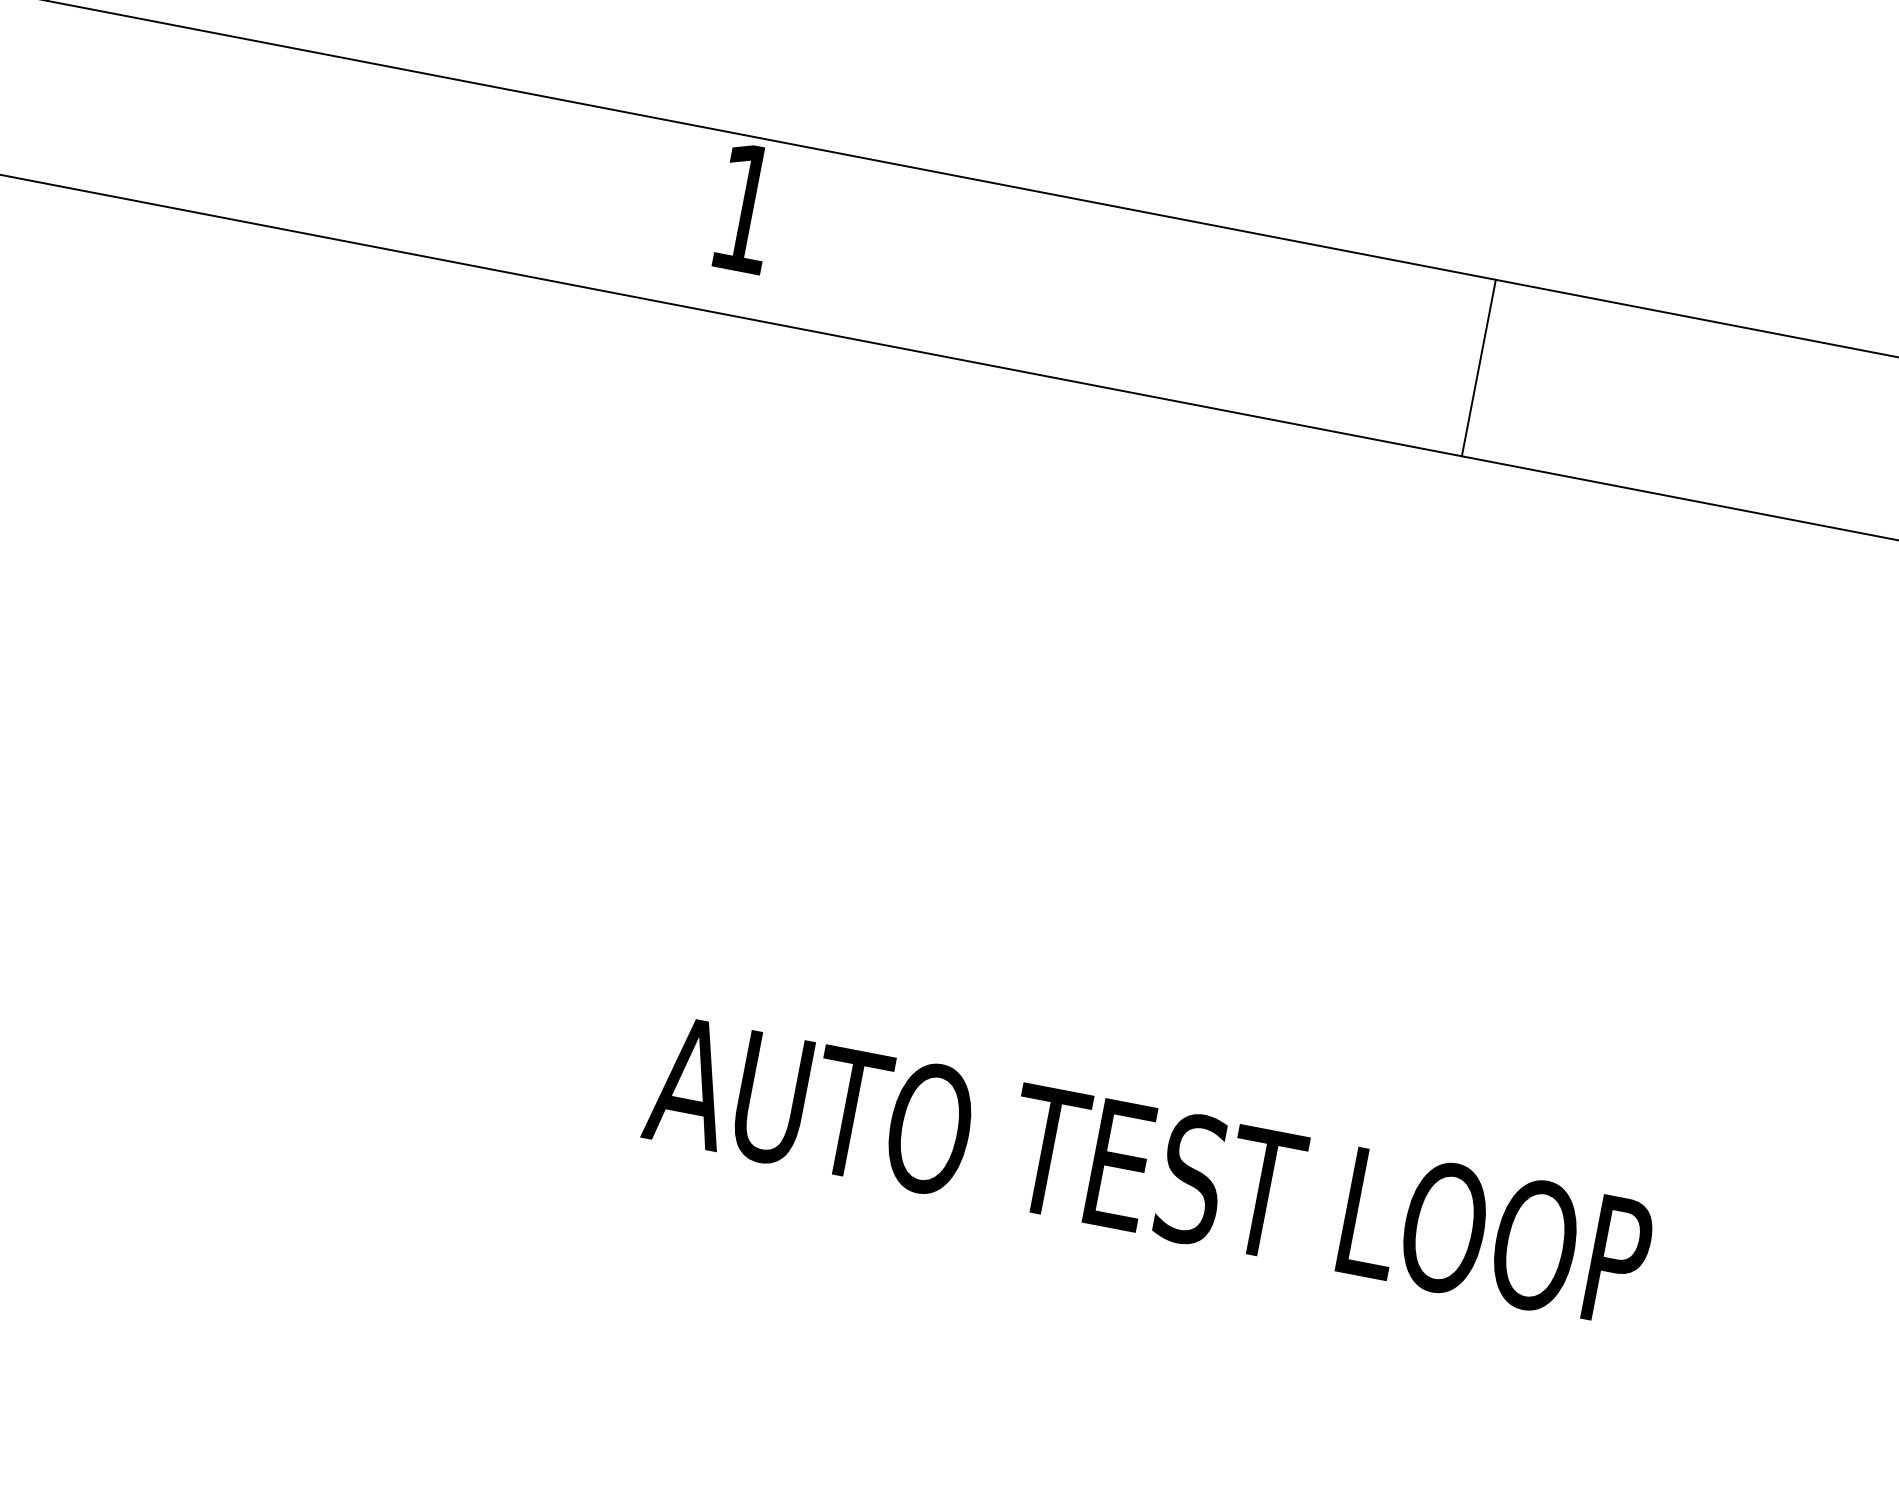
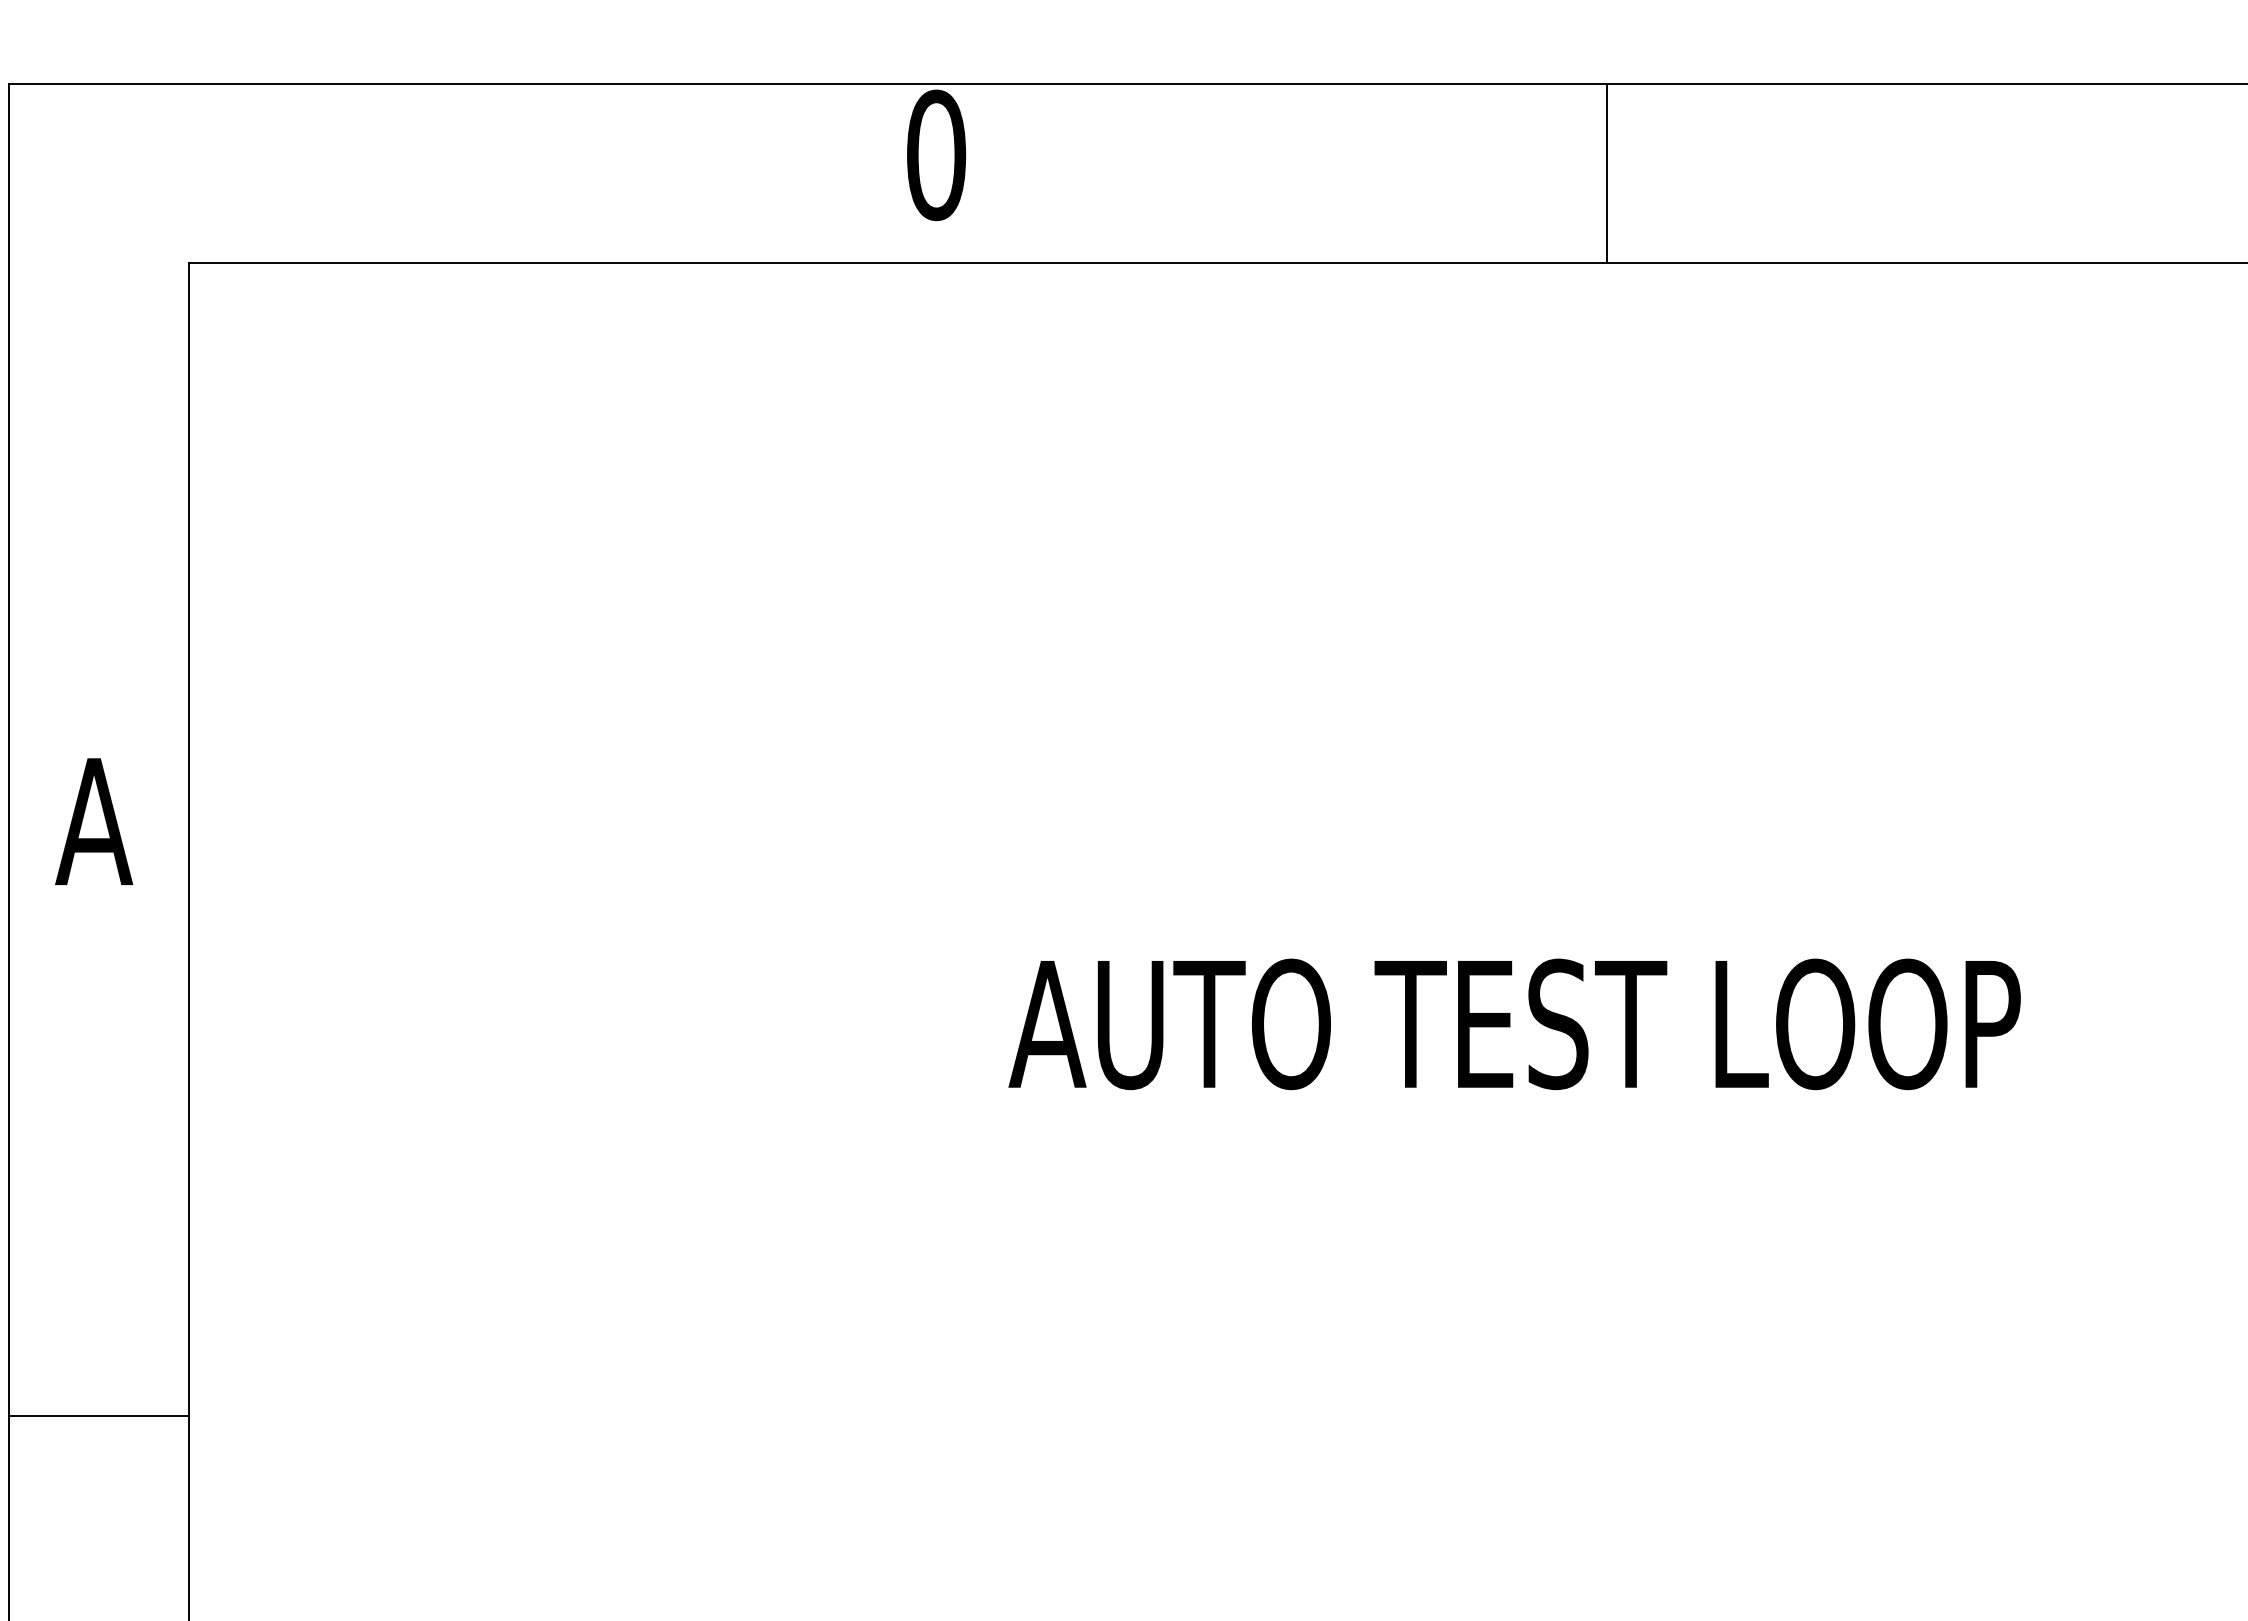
text: (745, 208) -> (936, 155), 1 -> 0
line: (1478, 367) -> (1606, 173), moved

